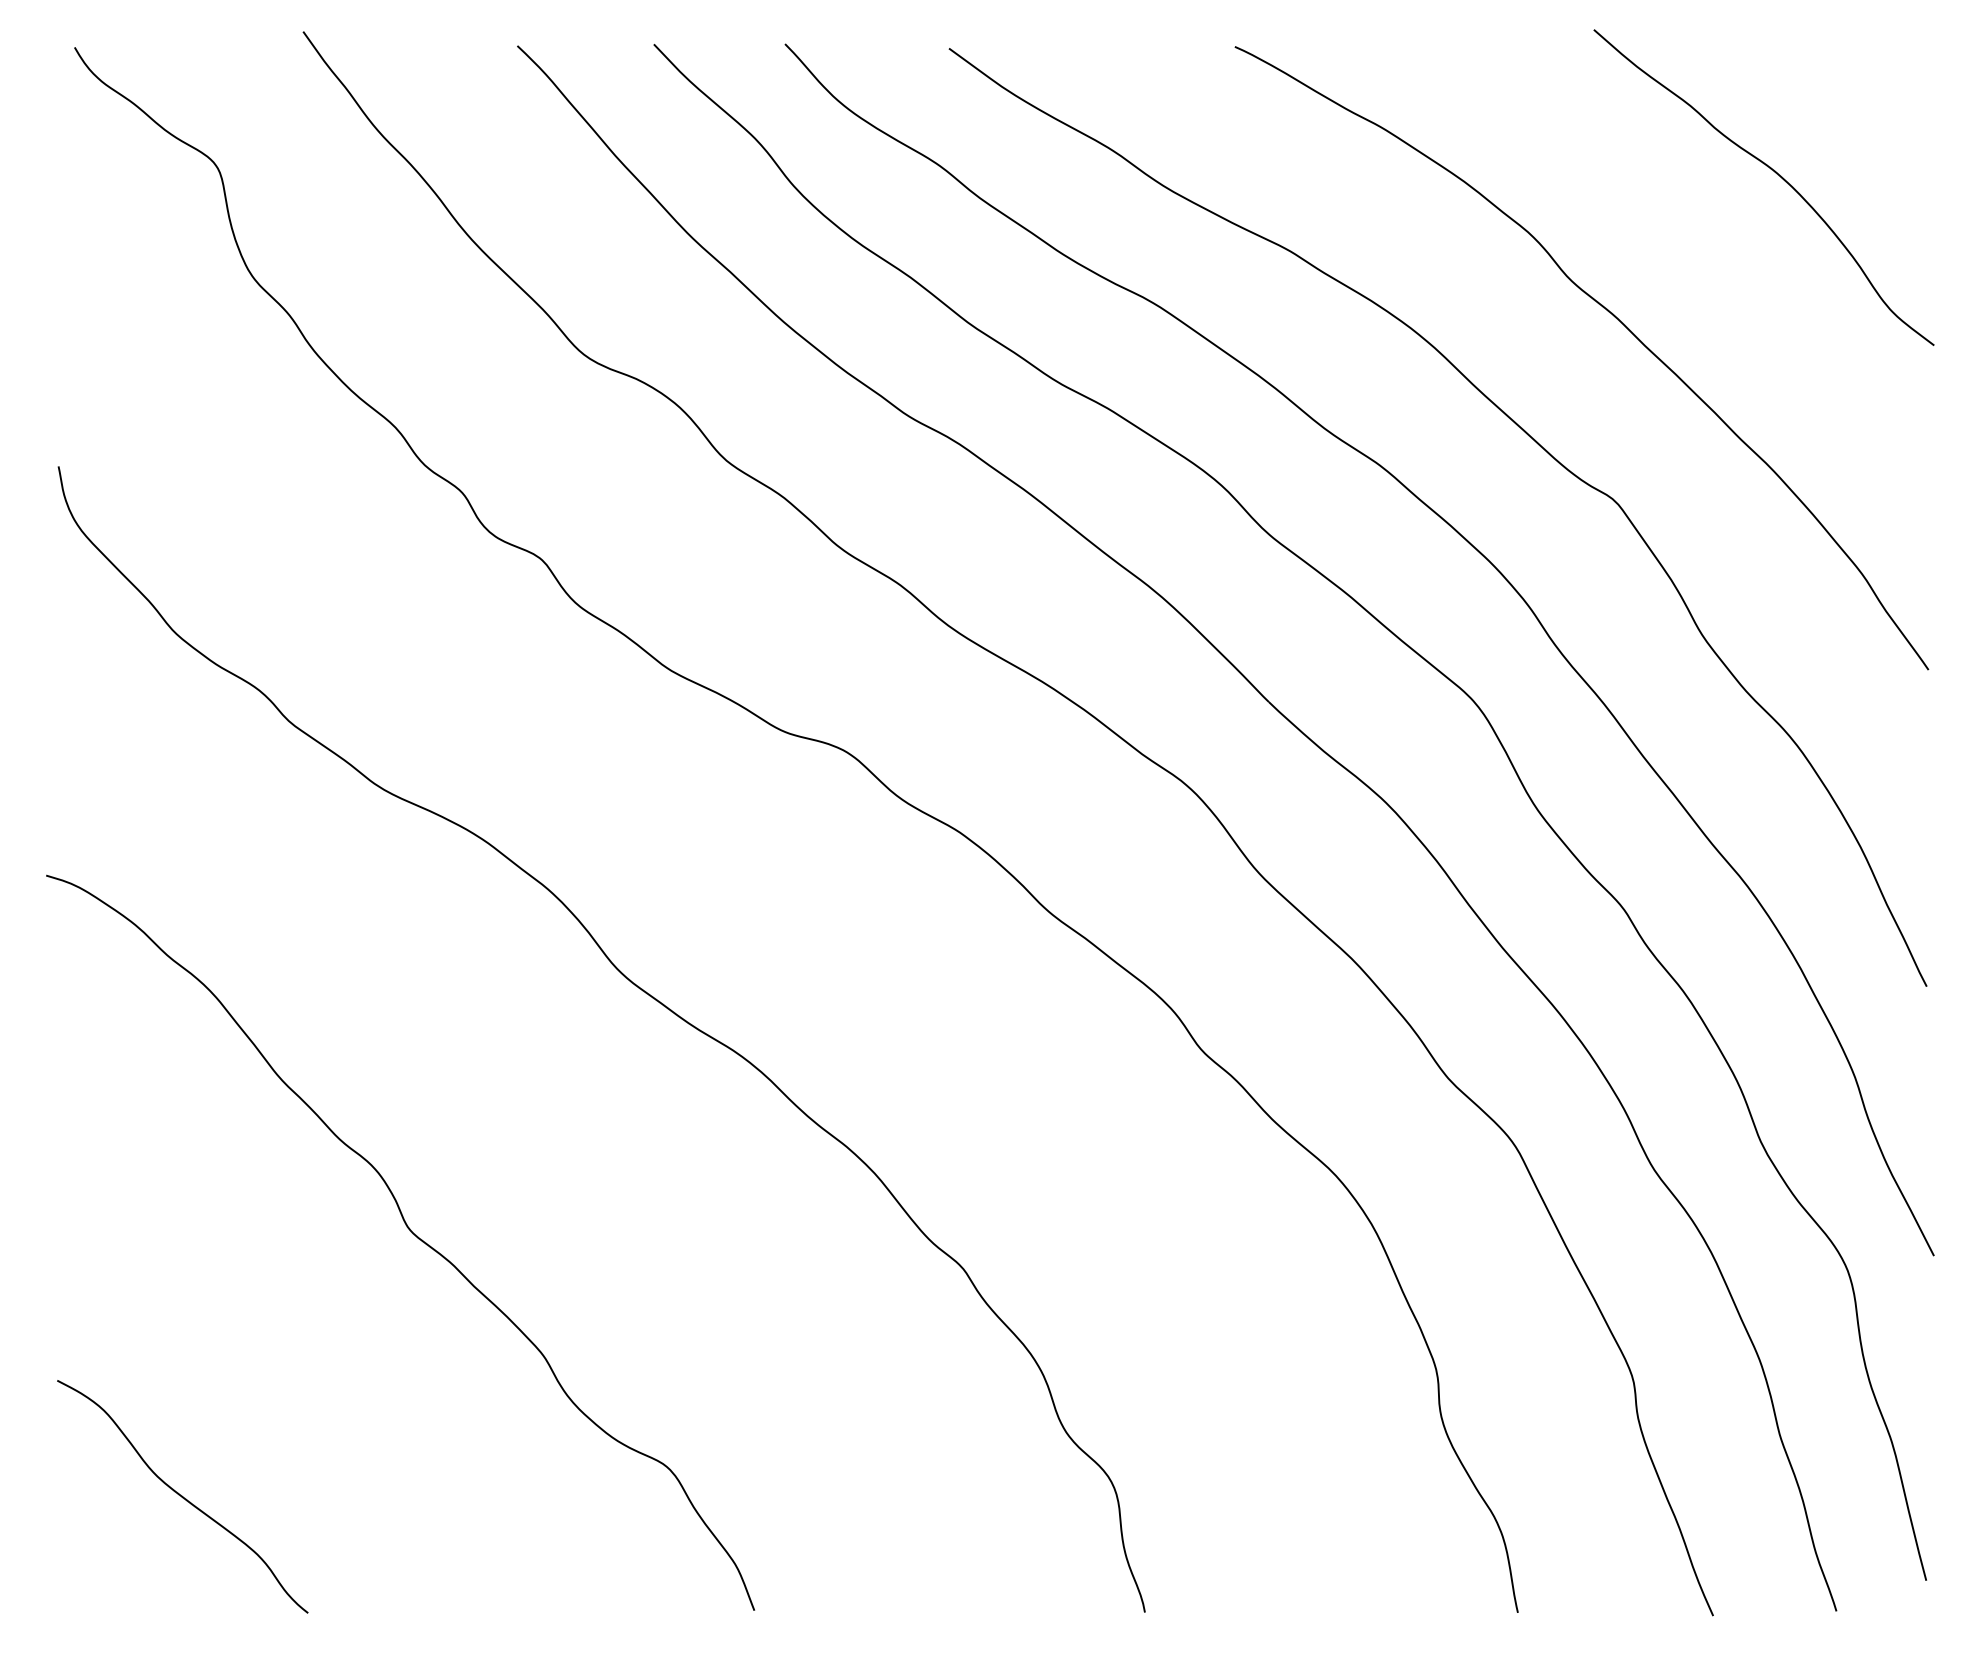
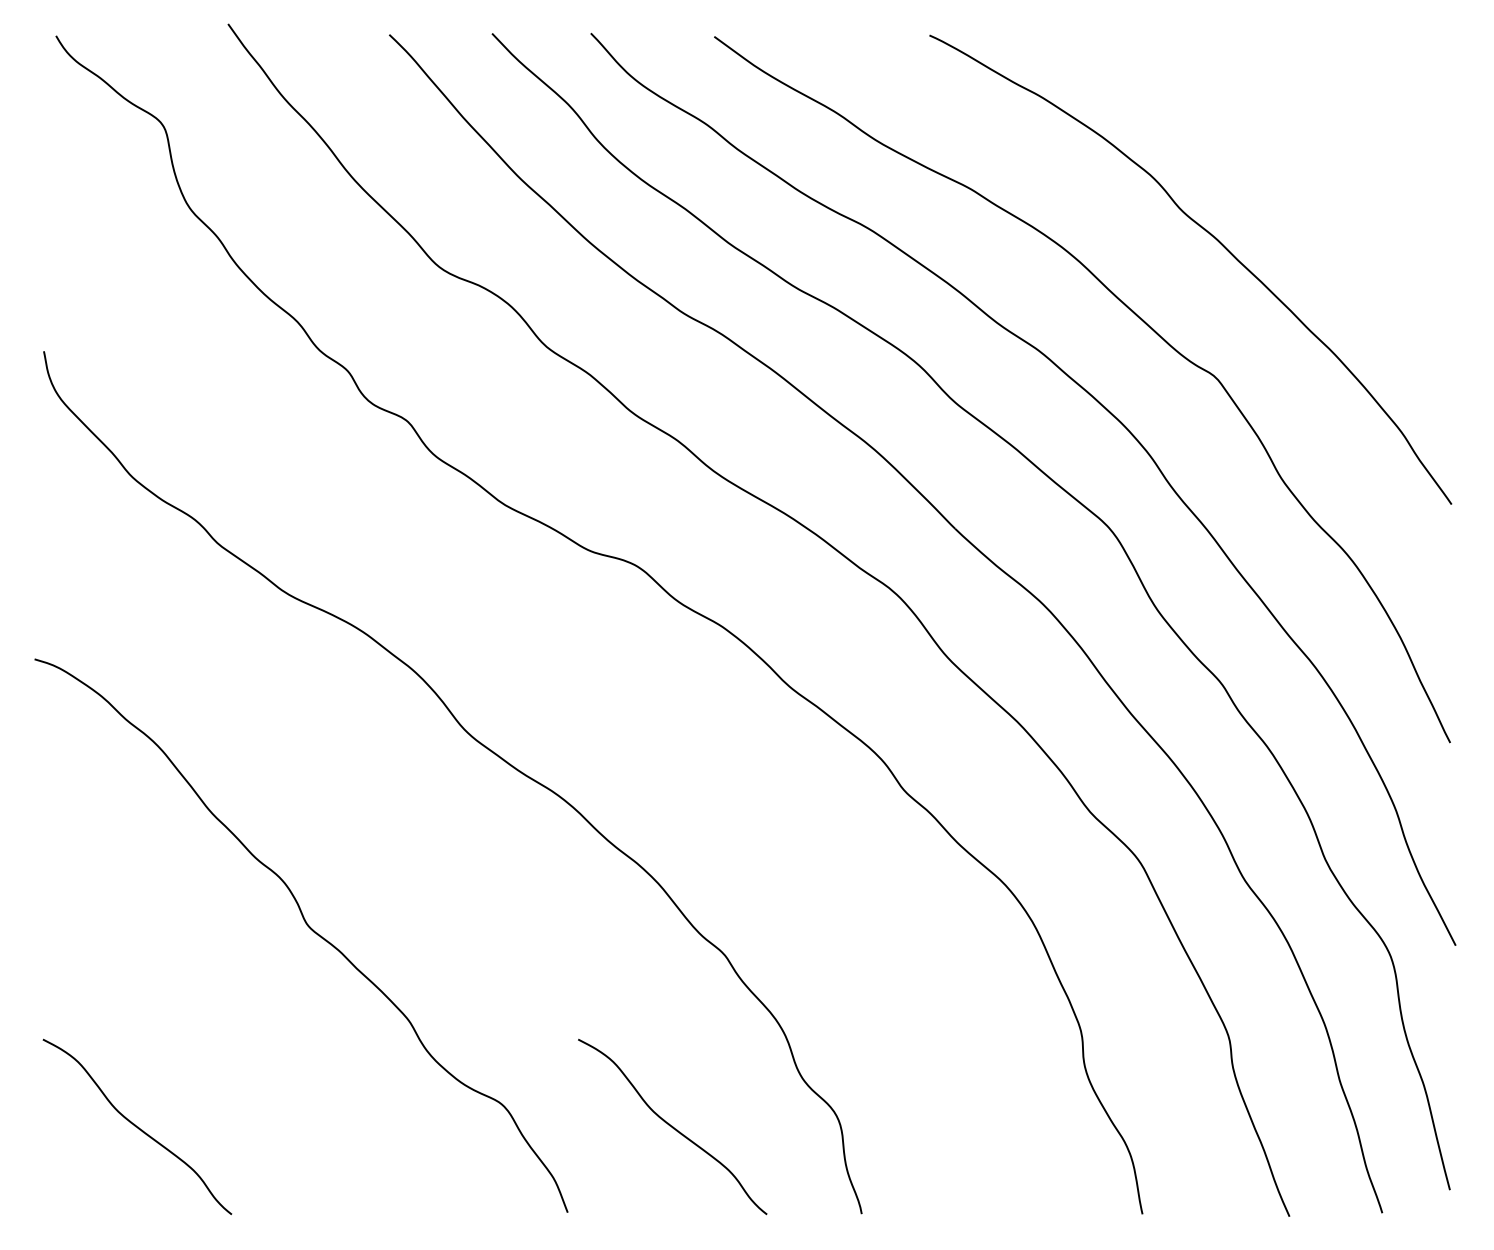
curve: (1776, 174) -> (1337, 131), removed
curve: (893, 1496) -> (672, 1126), added

